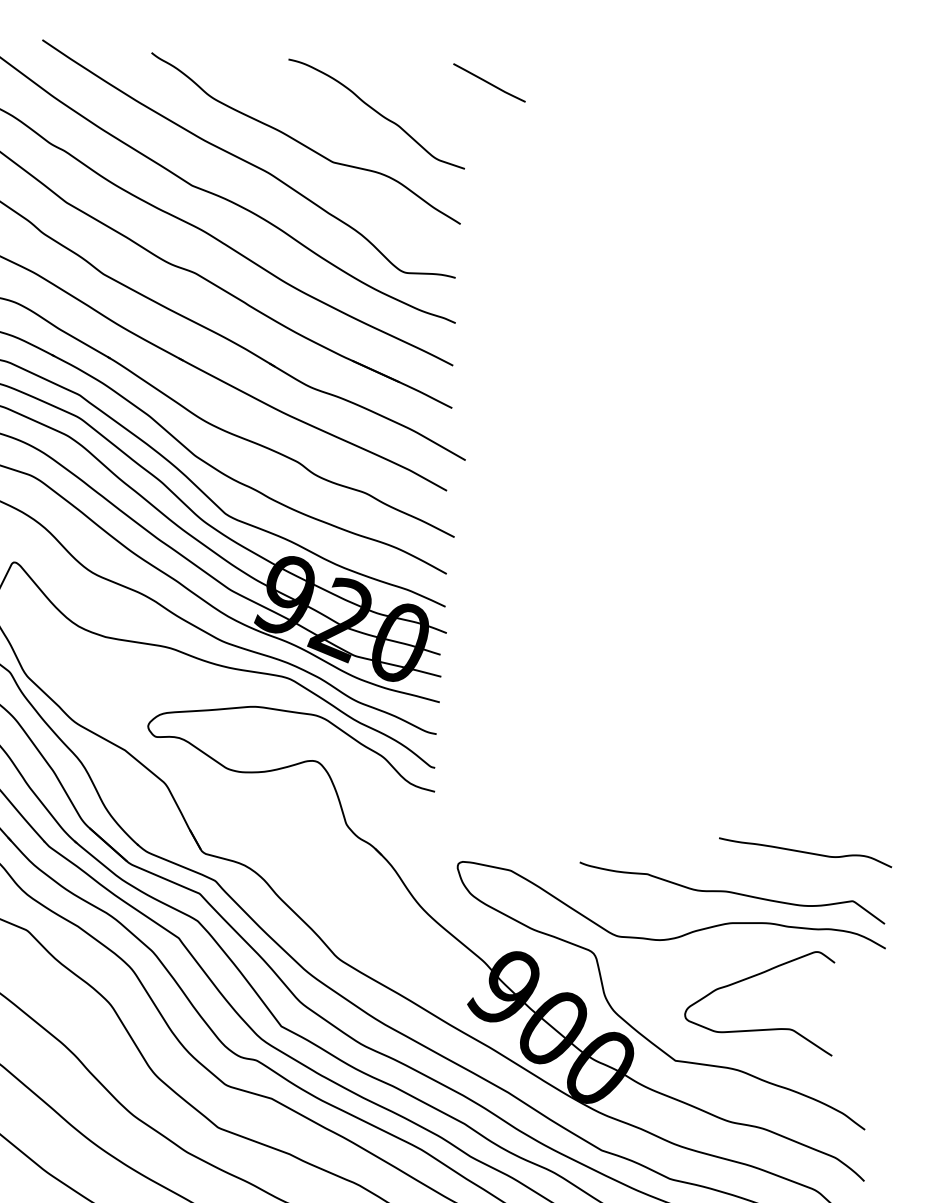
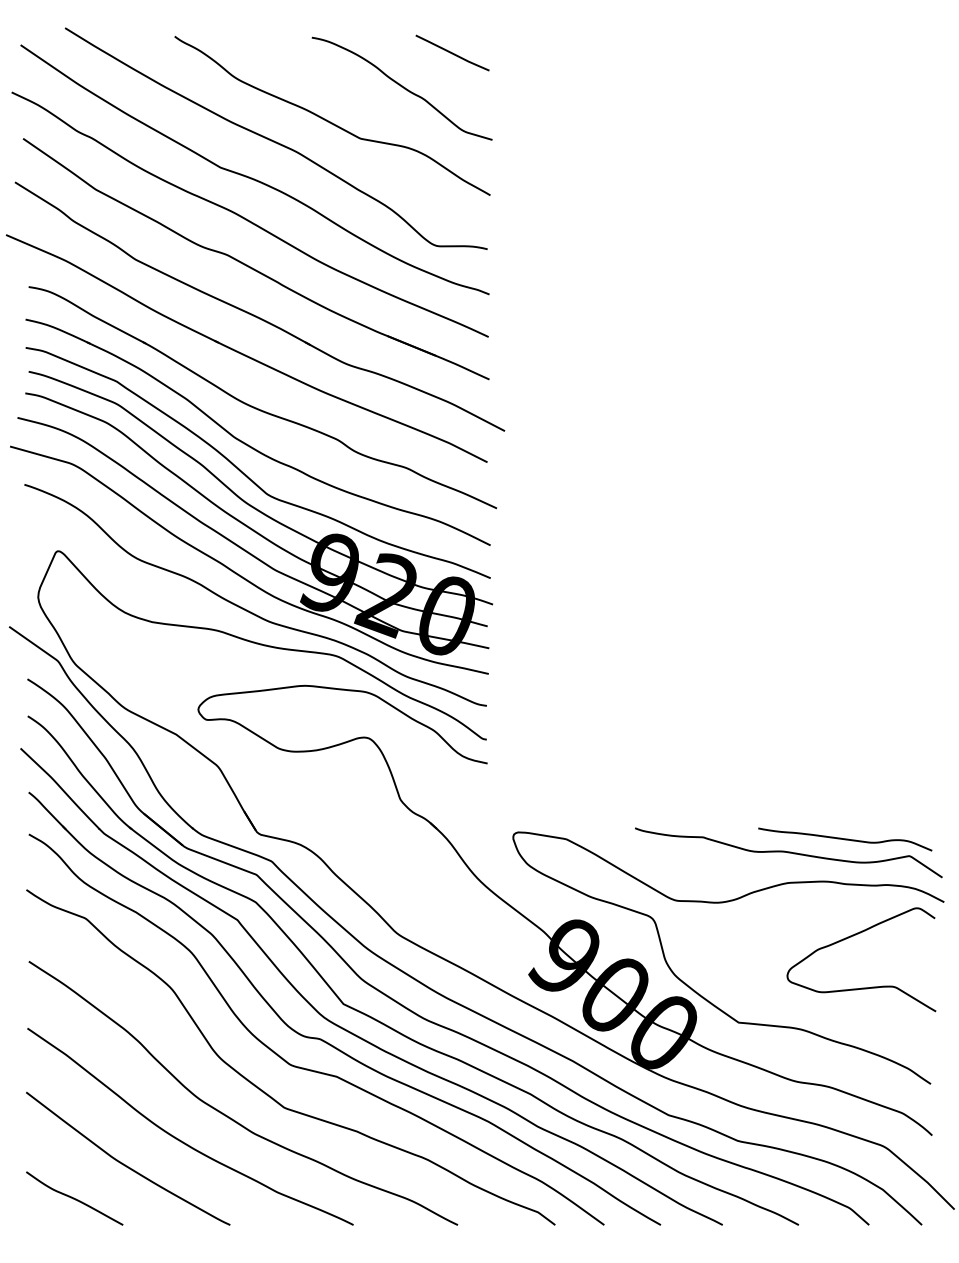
curve: (489, 82) -> (452, 52), moved
curve: (805, 852) -> (845, 839), moved
curve: (750, 978) -> (851, 937), moved

